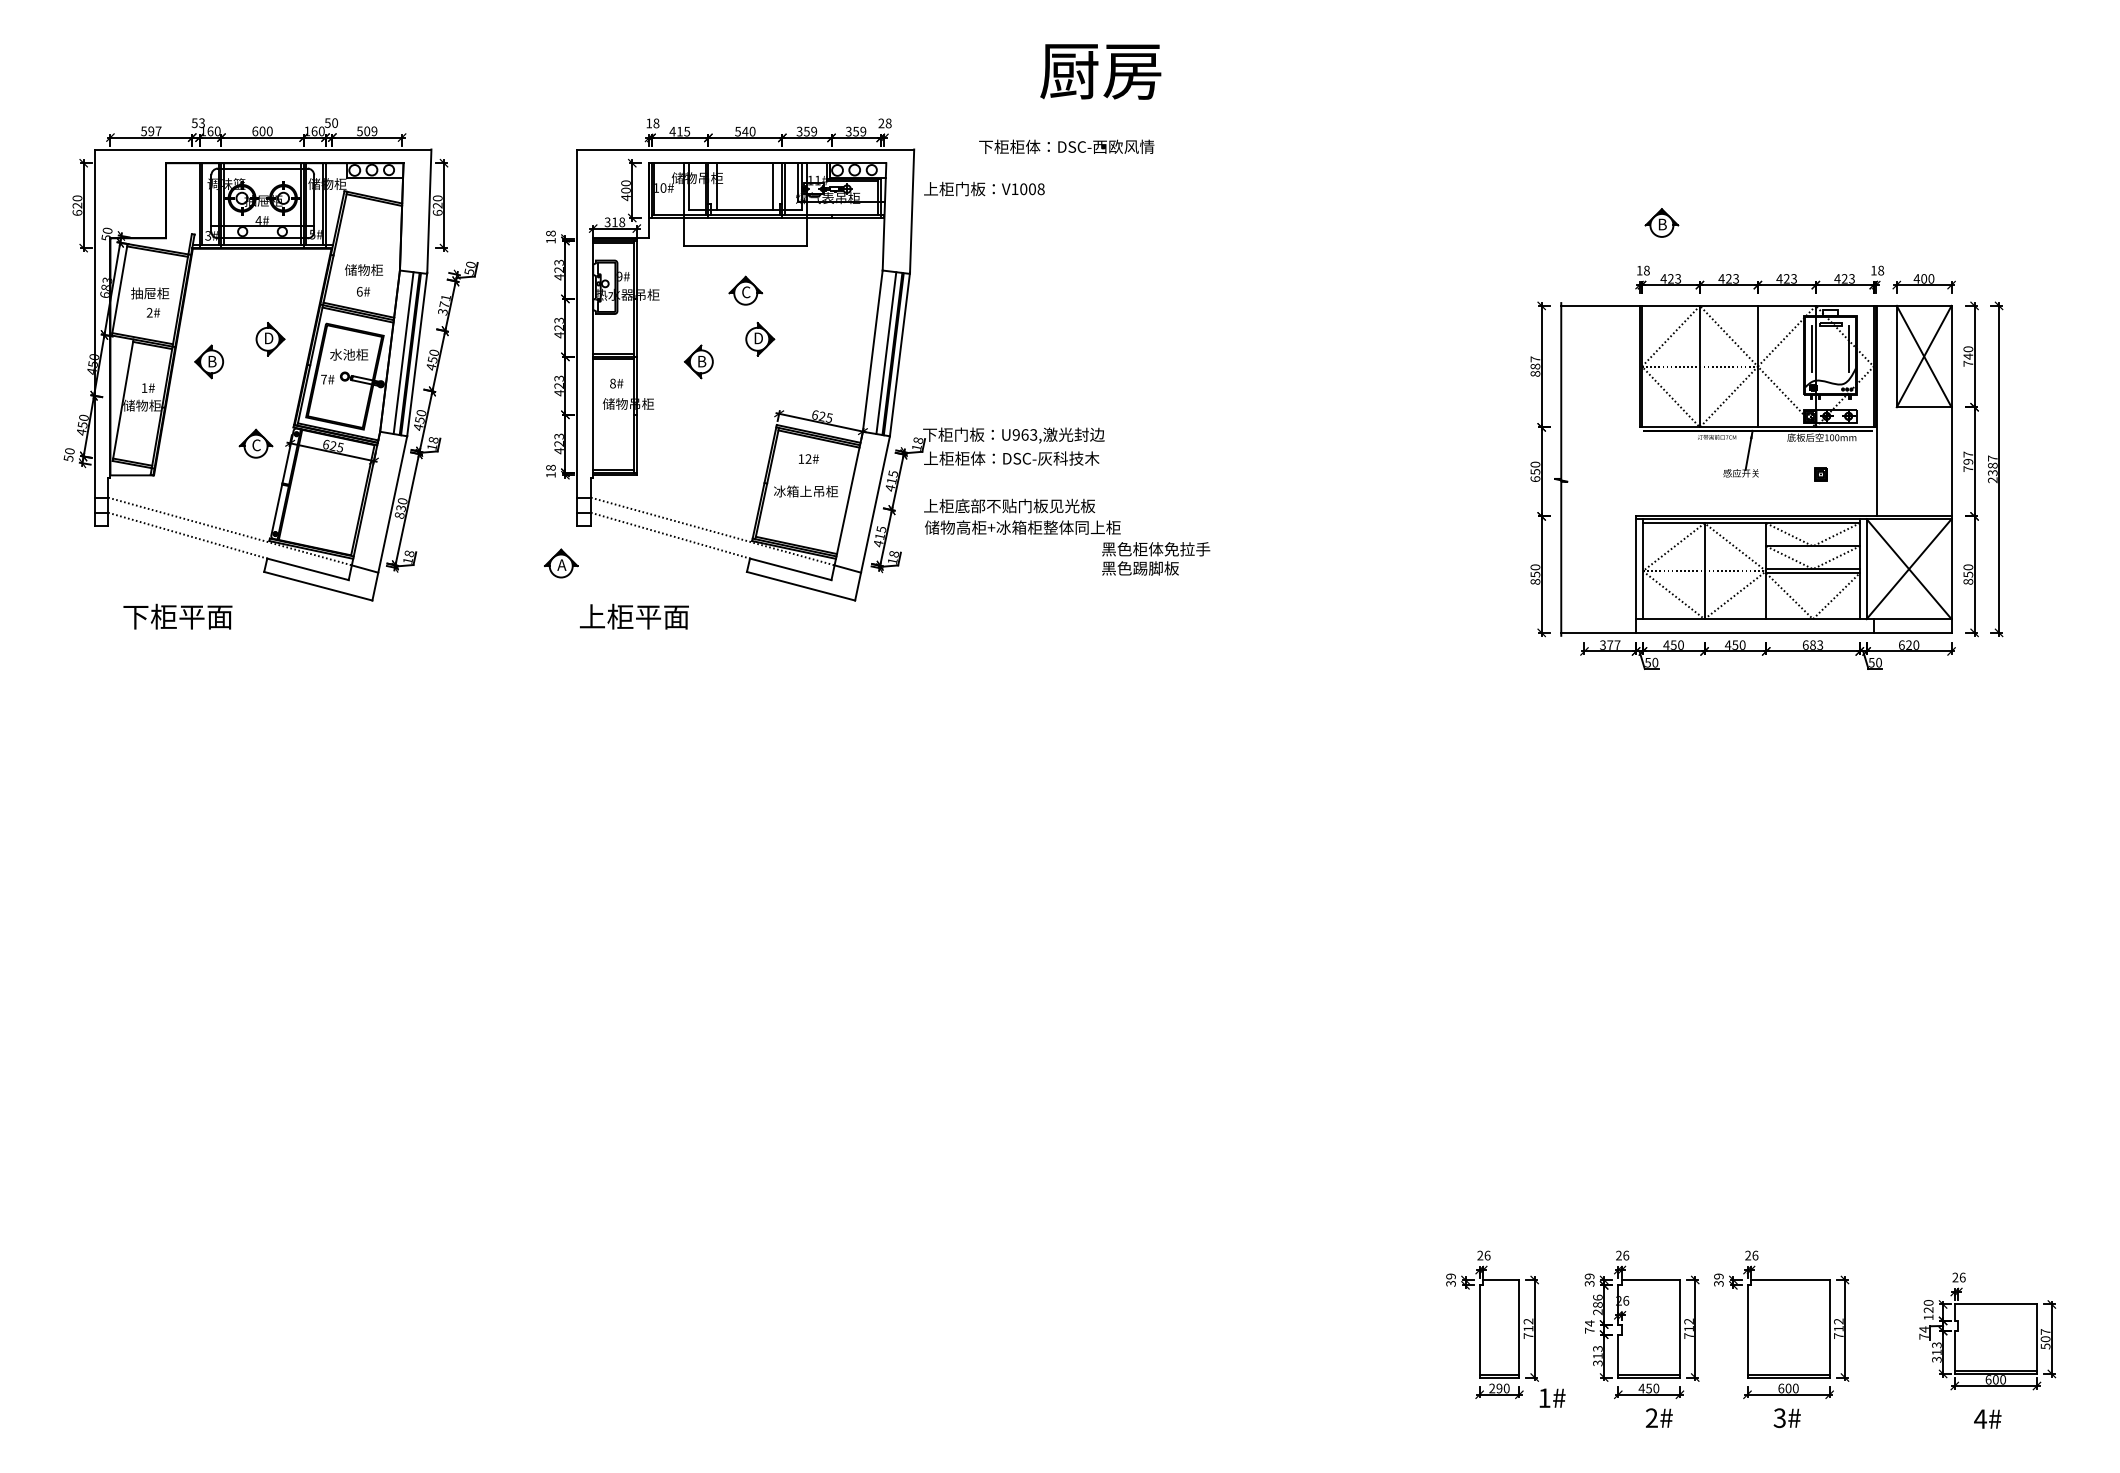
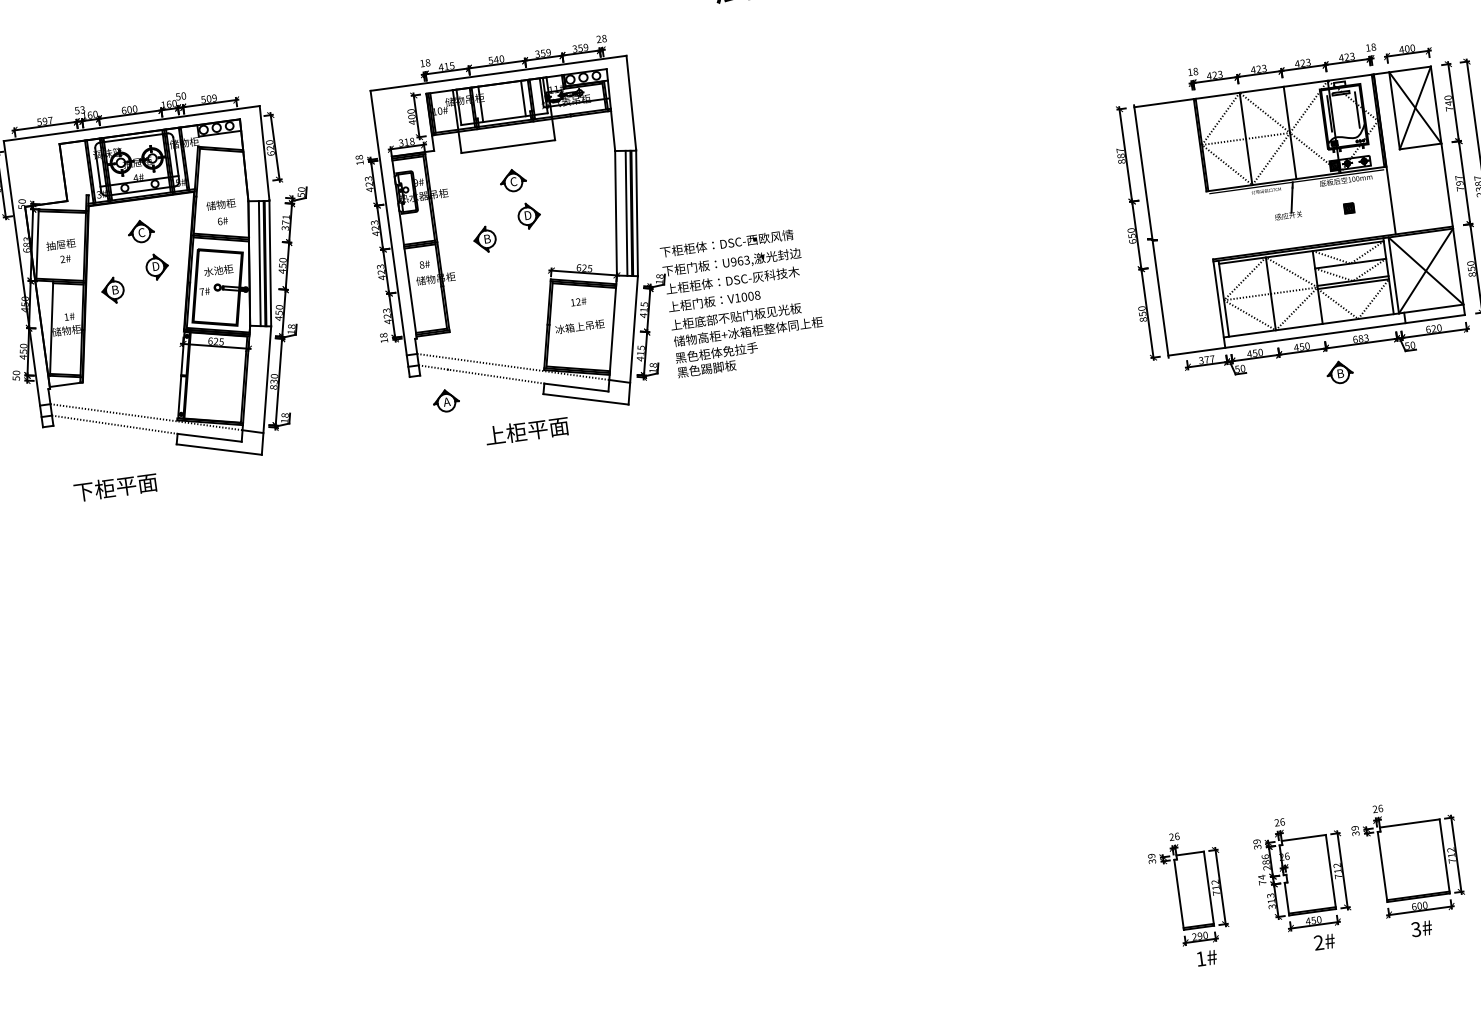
text: (1066, 146) -> (726, 243), moved
text: (984, 188) -> (714, 300), moved
part: (1661, 222) -> (1339, 372), moved
part: (255, 443) -> (140, 231), moved
text: (1156, 558) -> (717, 359), moved
part: (561, 563) -> (446, 400), moved
text: (634, 616) -> (527, 430), moved
text: (1552, 1397) -> (1206, 957), moved

